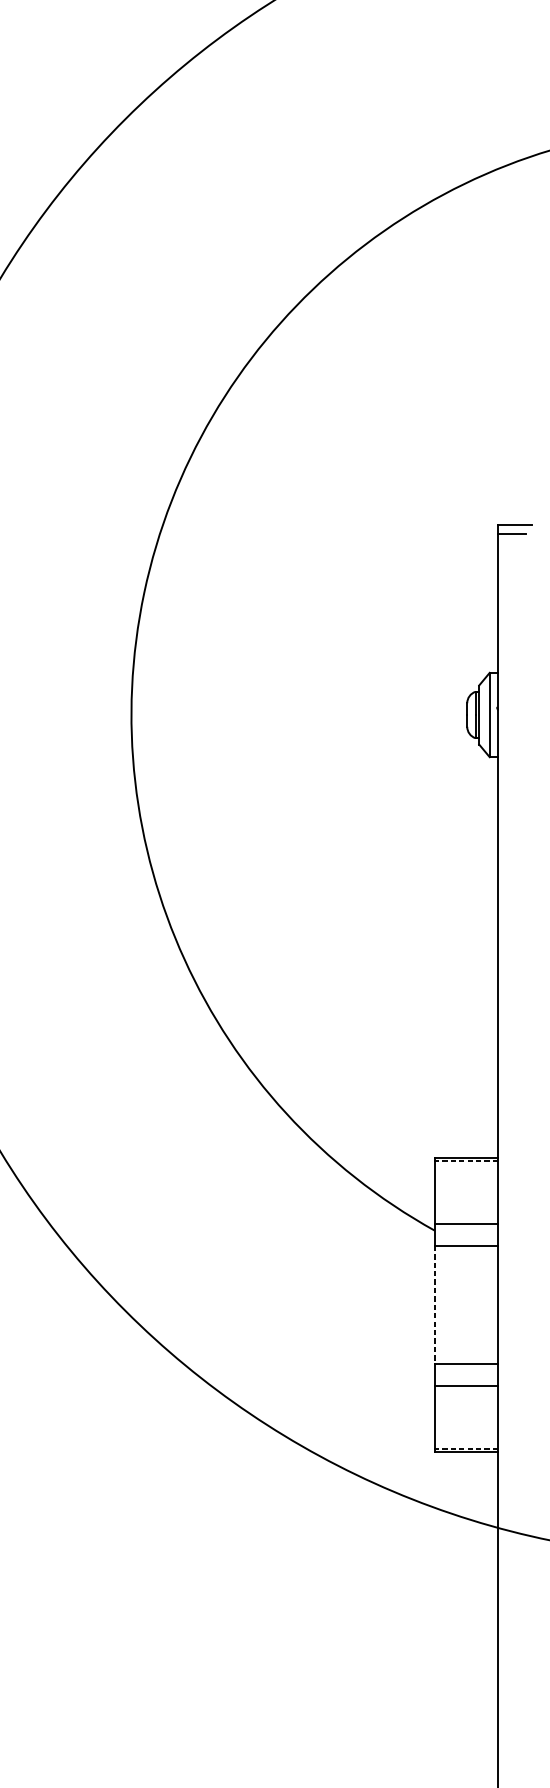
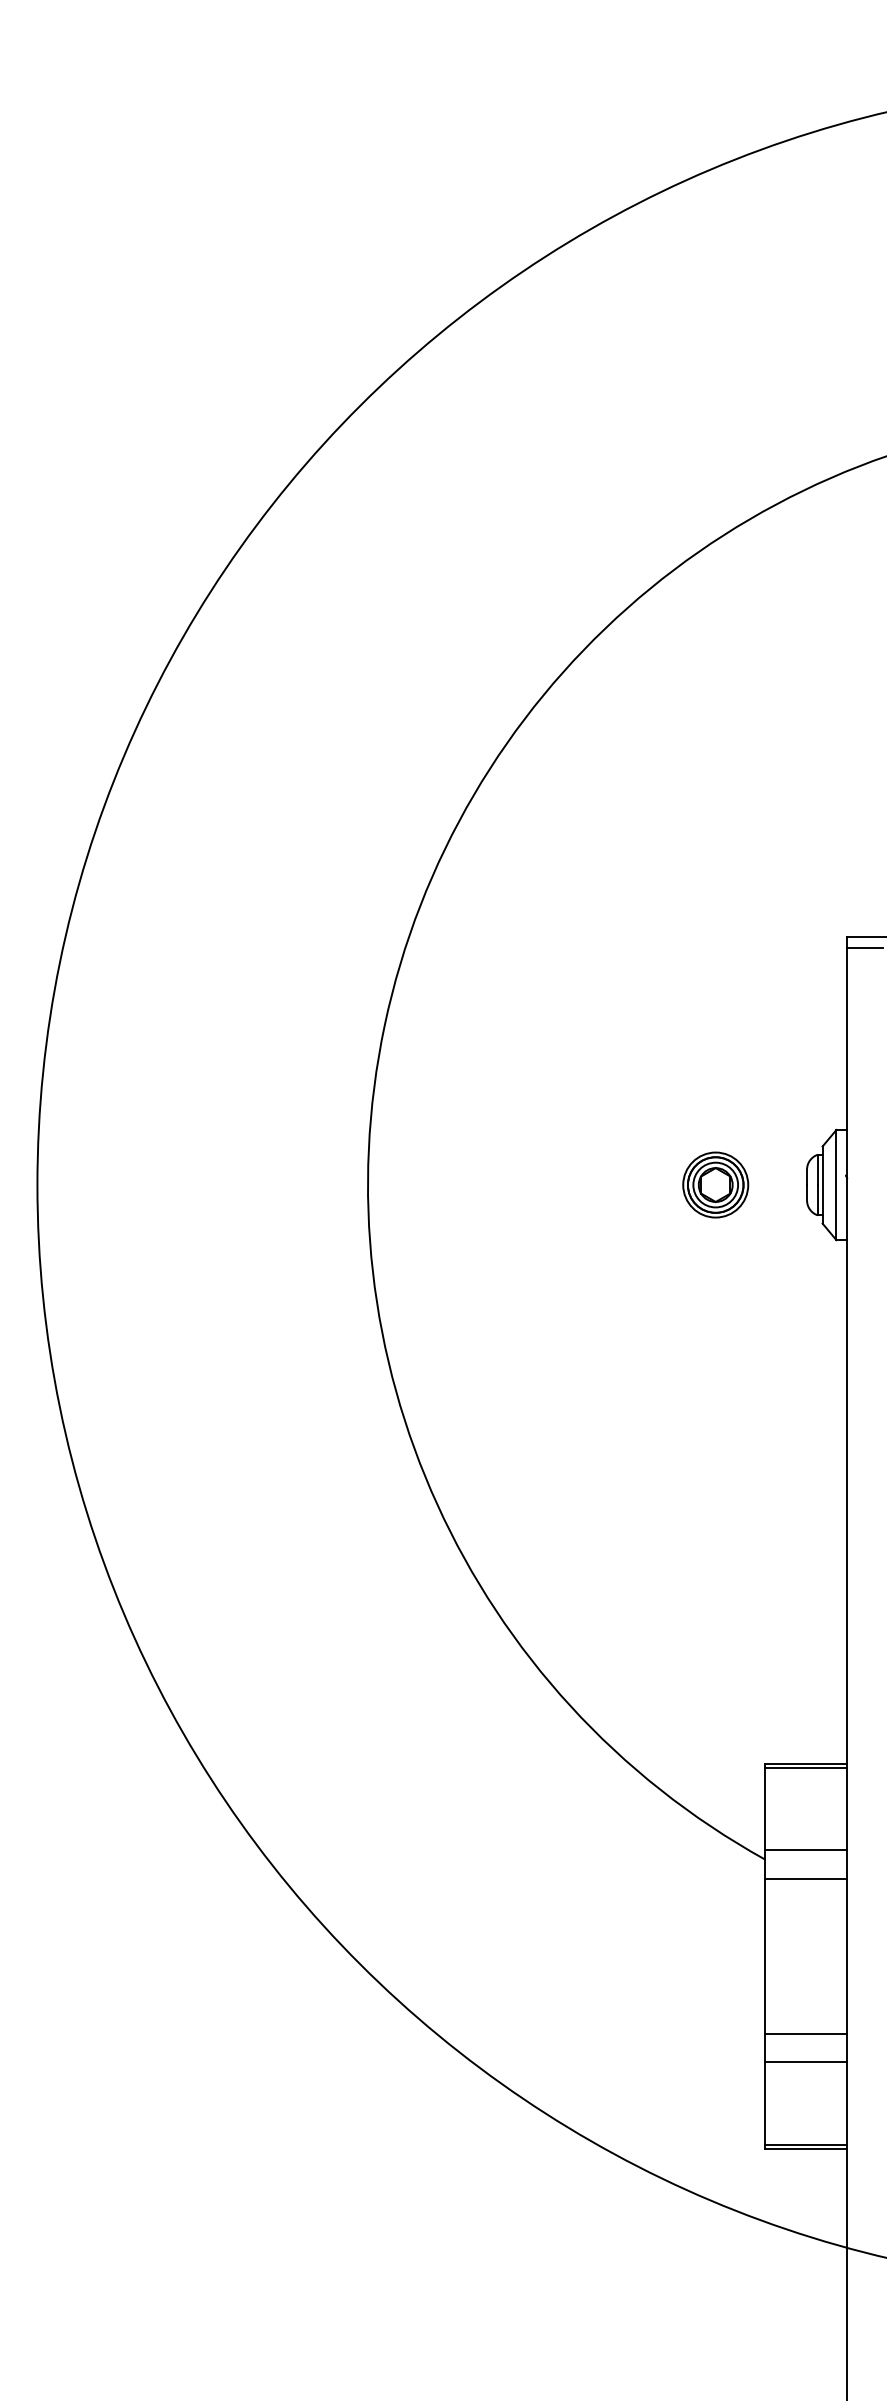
part: (397, 714) -> (715, 1184), added
line: (466, 1161) -> (805, 1768), dashed -> solid
line: (434, 1305) -> (764, 1956), dashed -> solid
line: (466, 1448) -> (805, 2144), dashed -> solid

